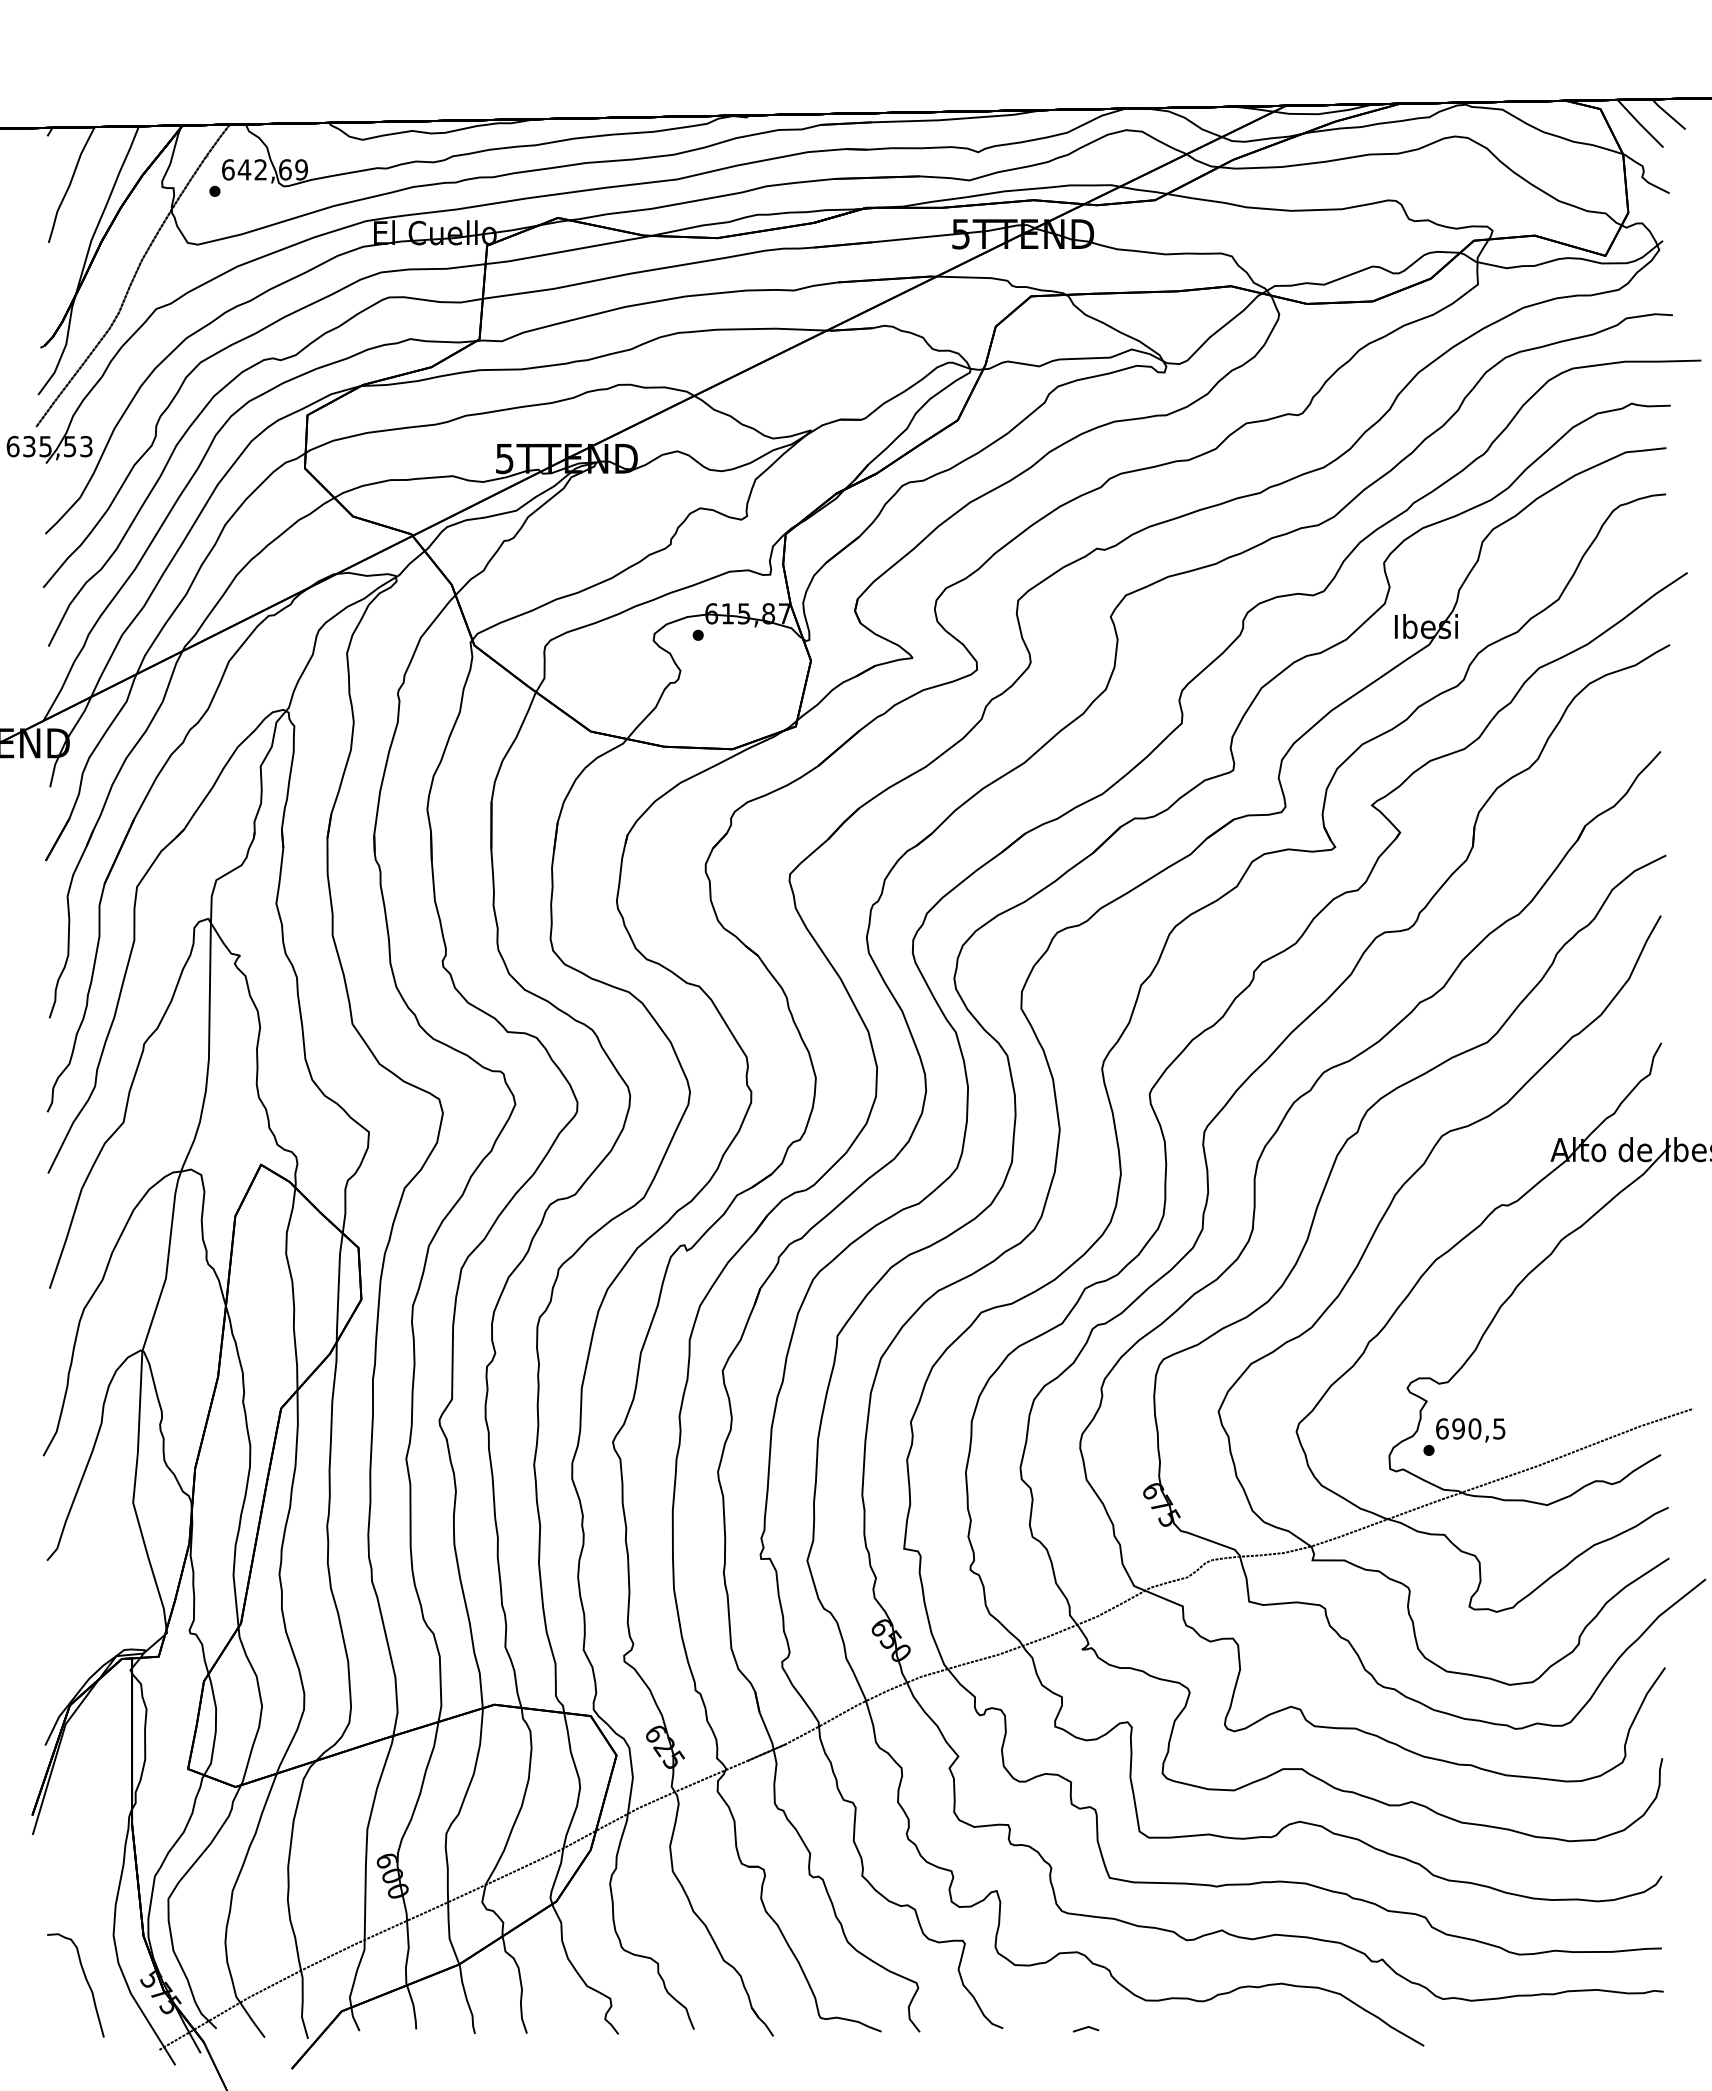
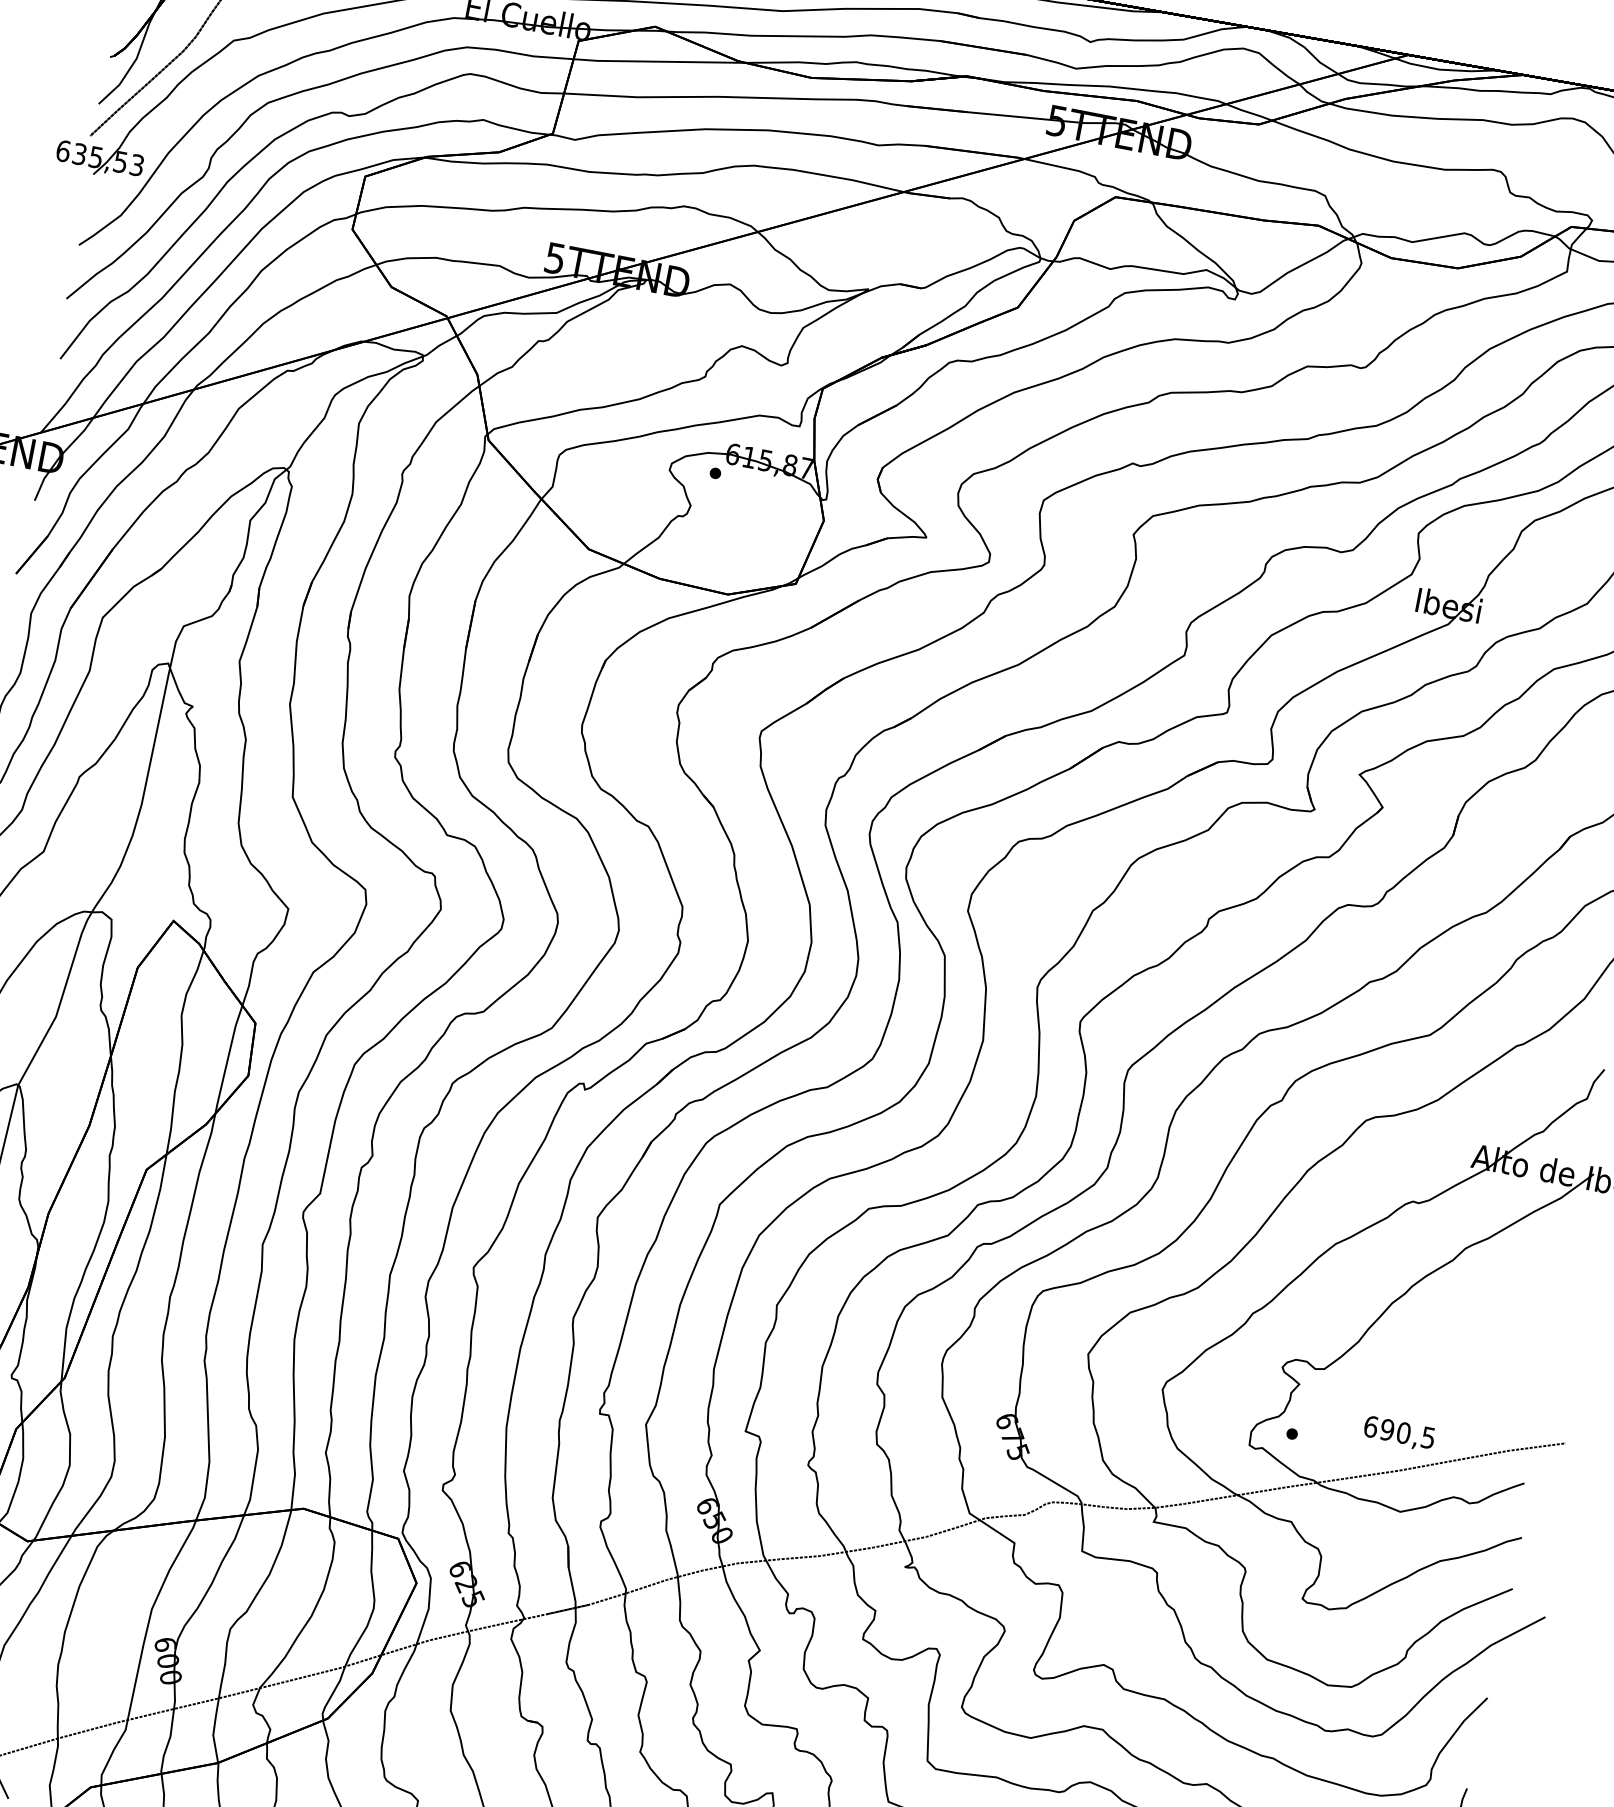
text: (1470, 1430) -> (1399, 1433), moved

